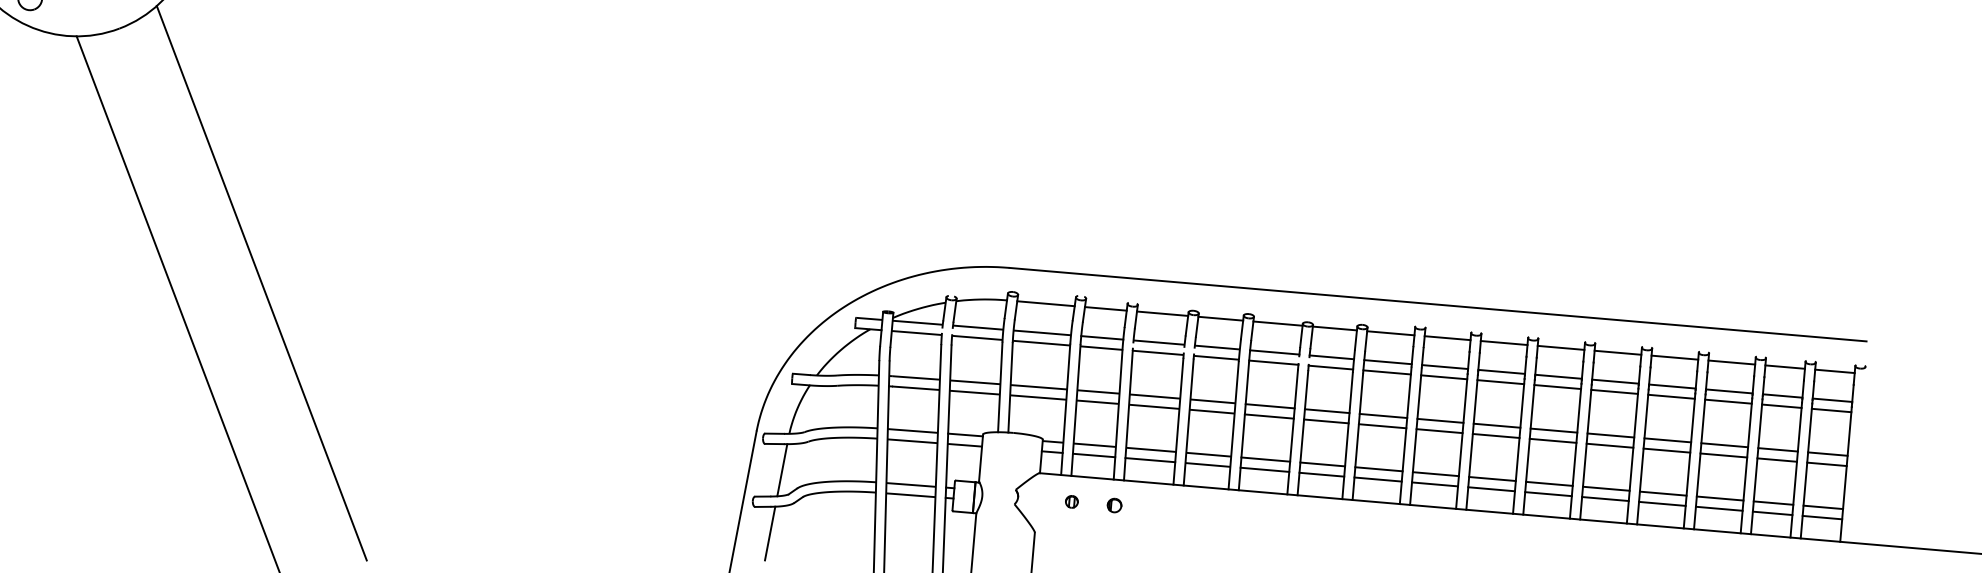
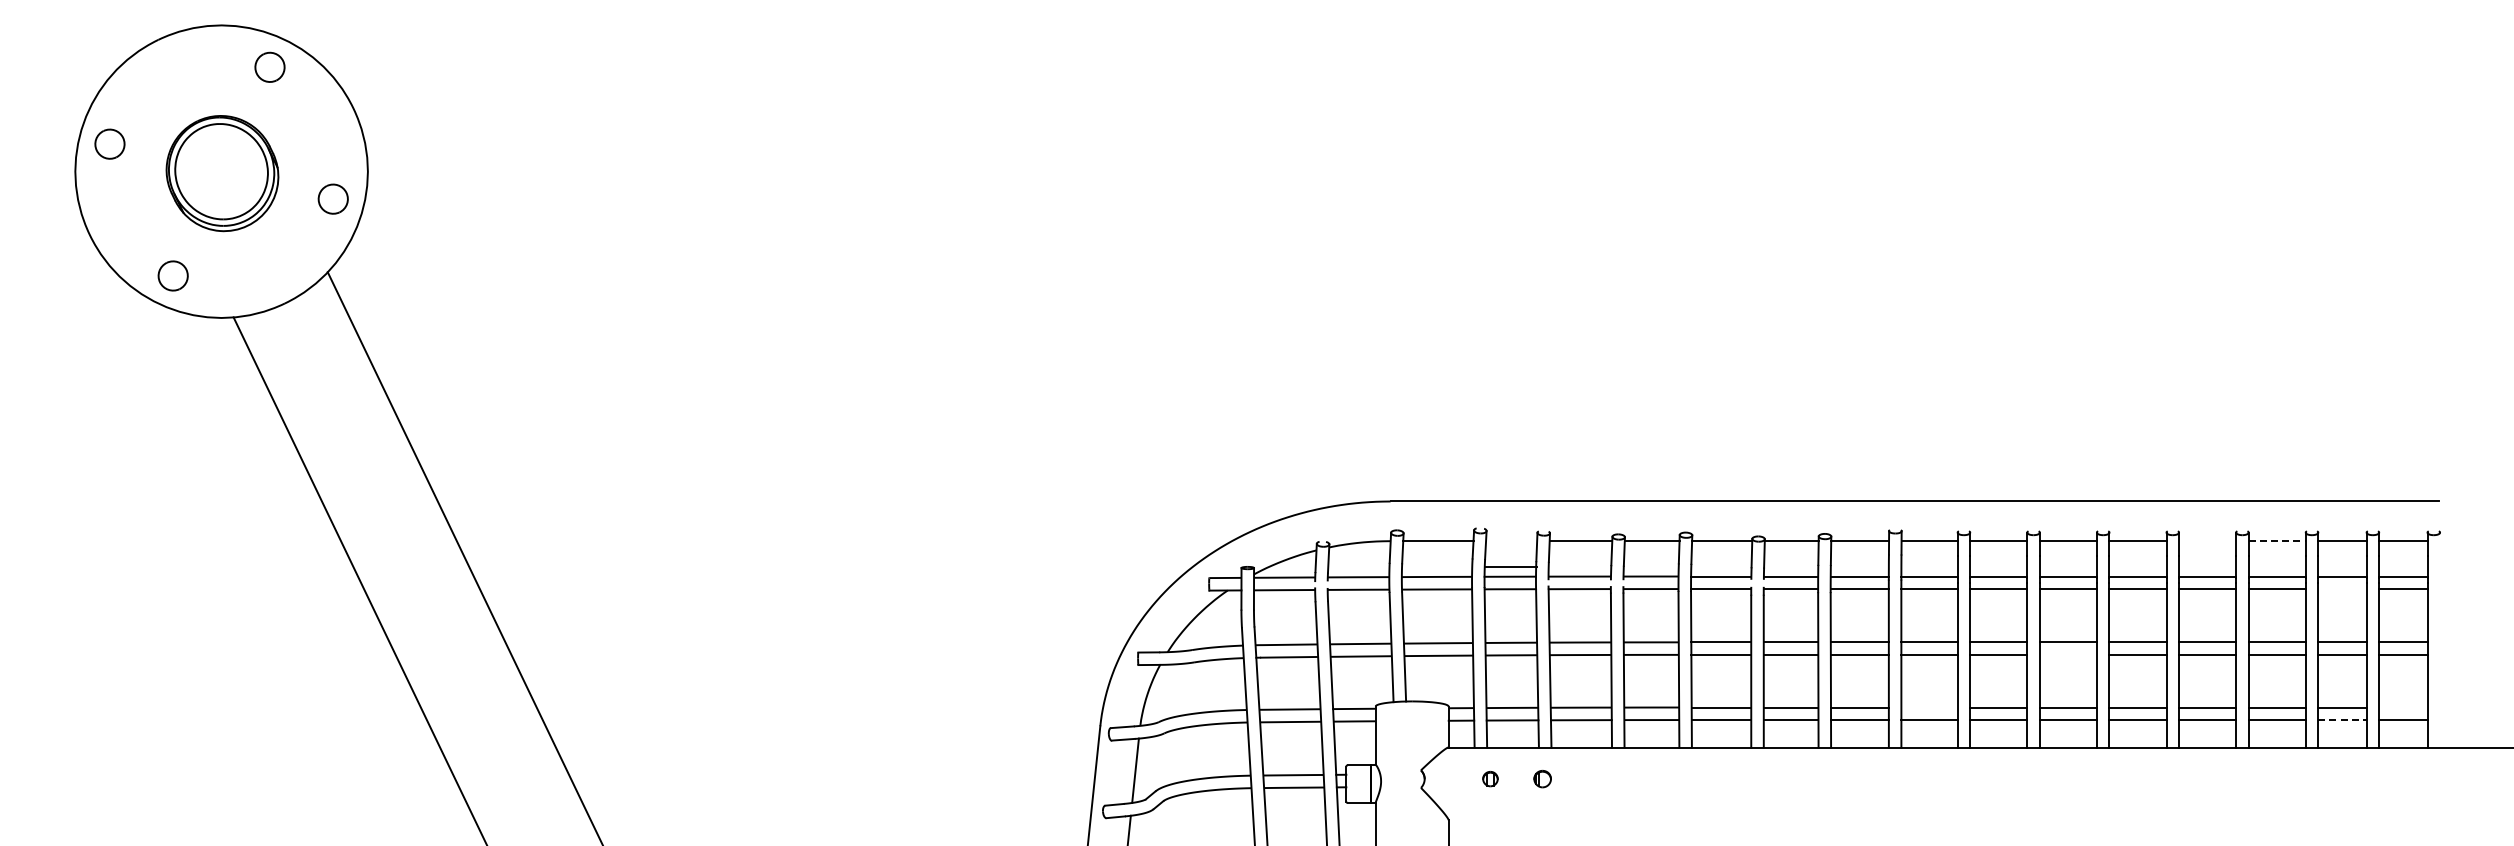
line: (1105, 309) -> (1511, 567), moved
line: (1674, 357) -> (2207, 541), removed
line: (1732, 362) -> (2277, 541), solid -> dashed
line: (1781, 406) -> (2342, 589), removed
line: (1552, 440) -> (2067, 654), removed
line: (1435, 474) -> (1929, 707), removed
line: (1823, 507) -> (2403, 707), removed
line: (1772, 513) -> (2342, 720), solid -> dashed

